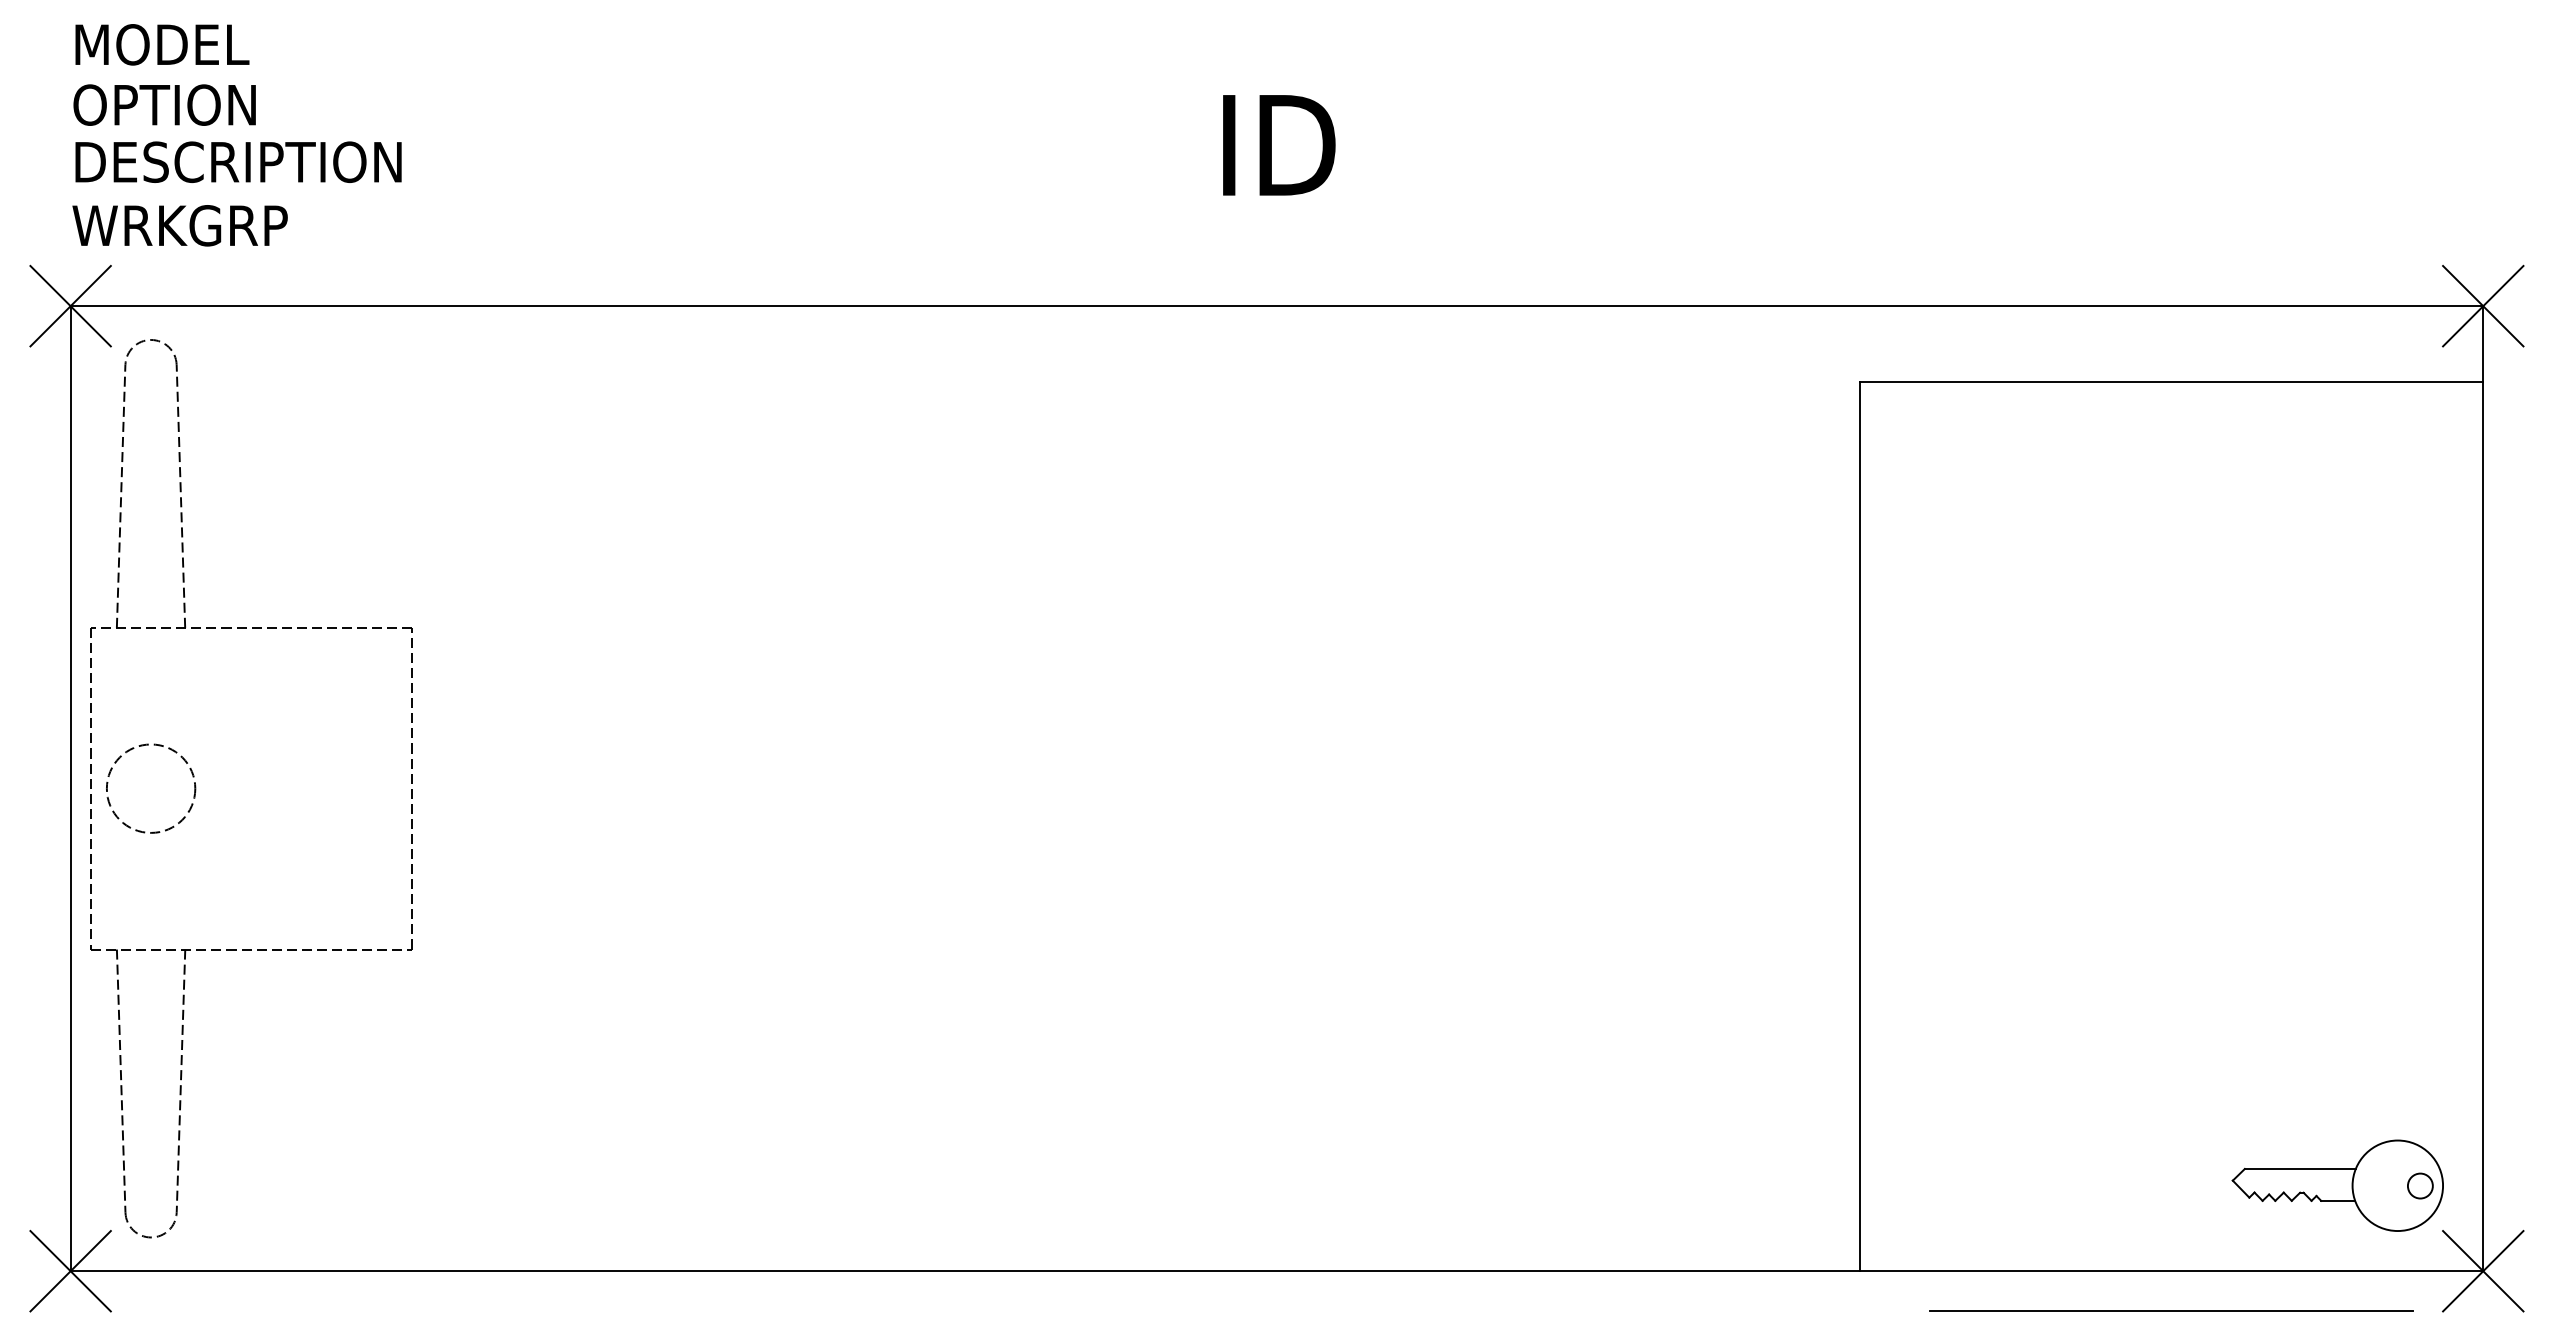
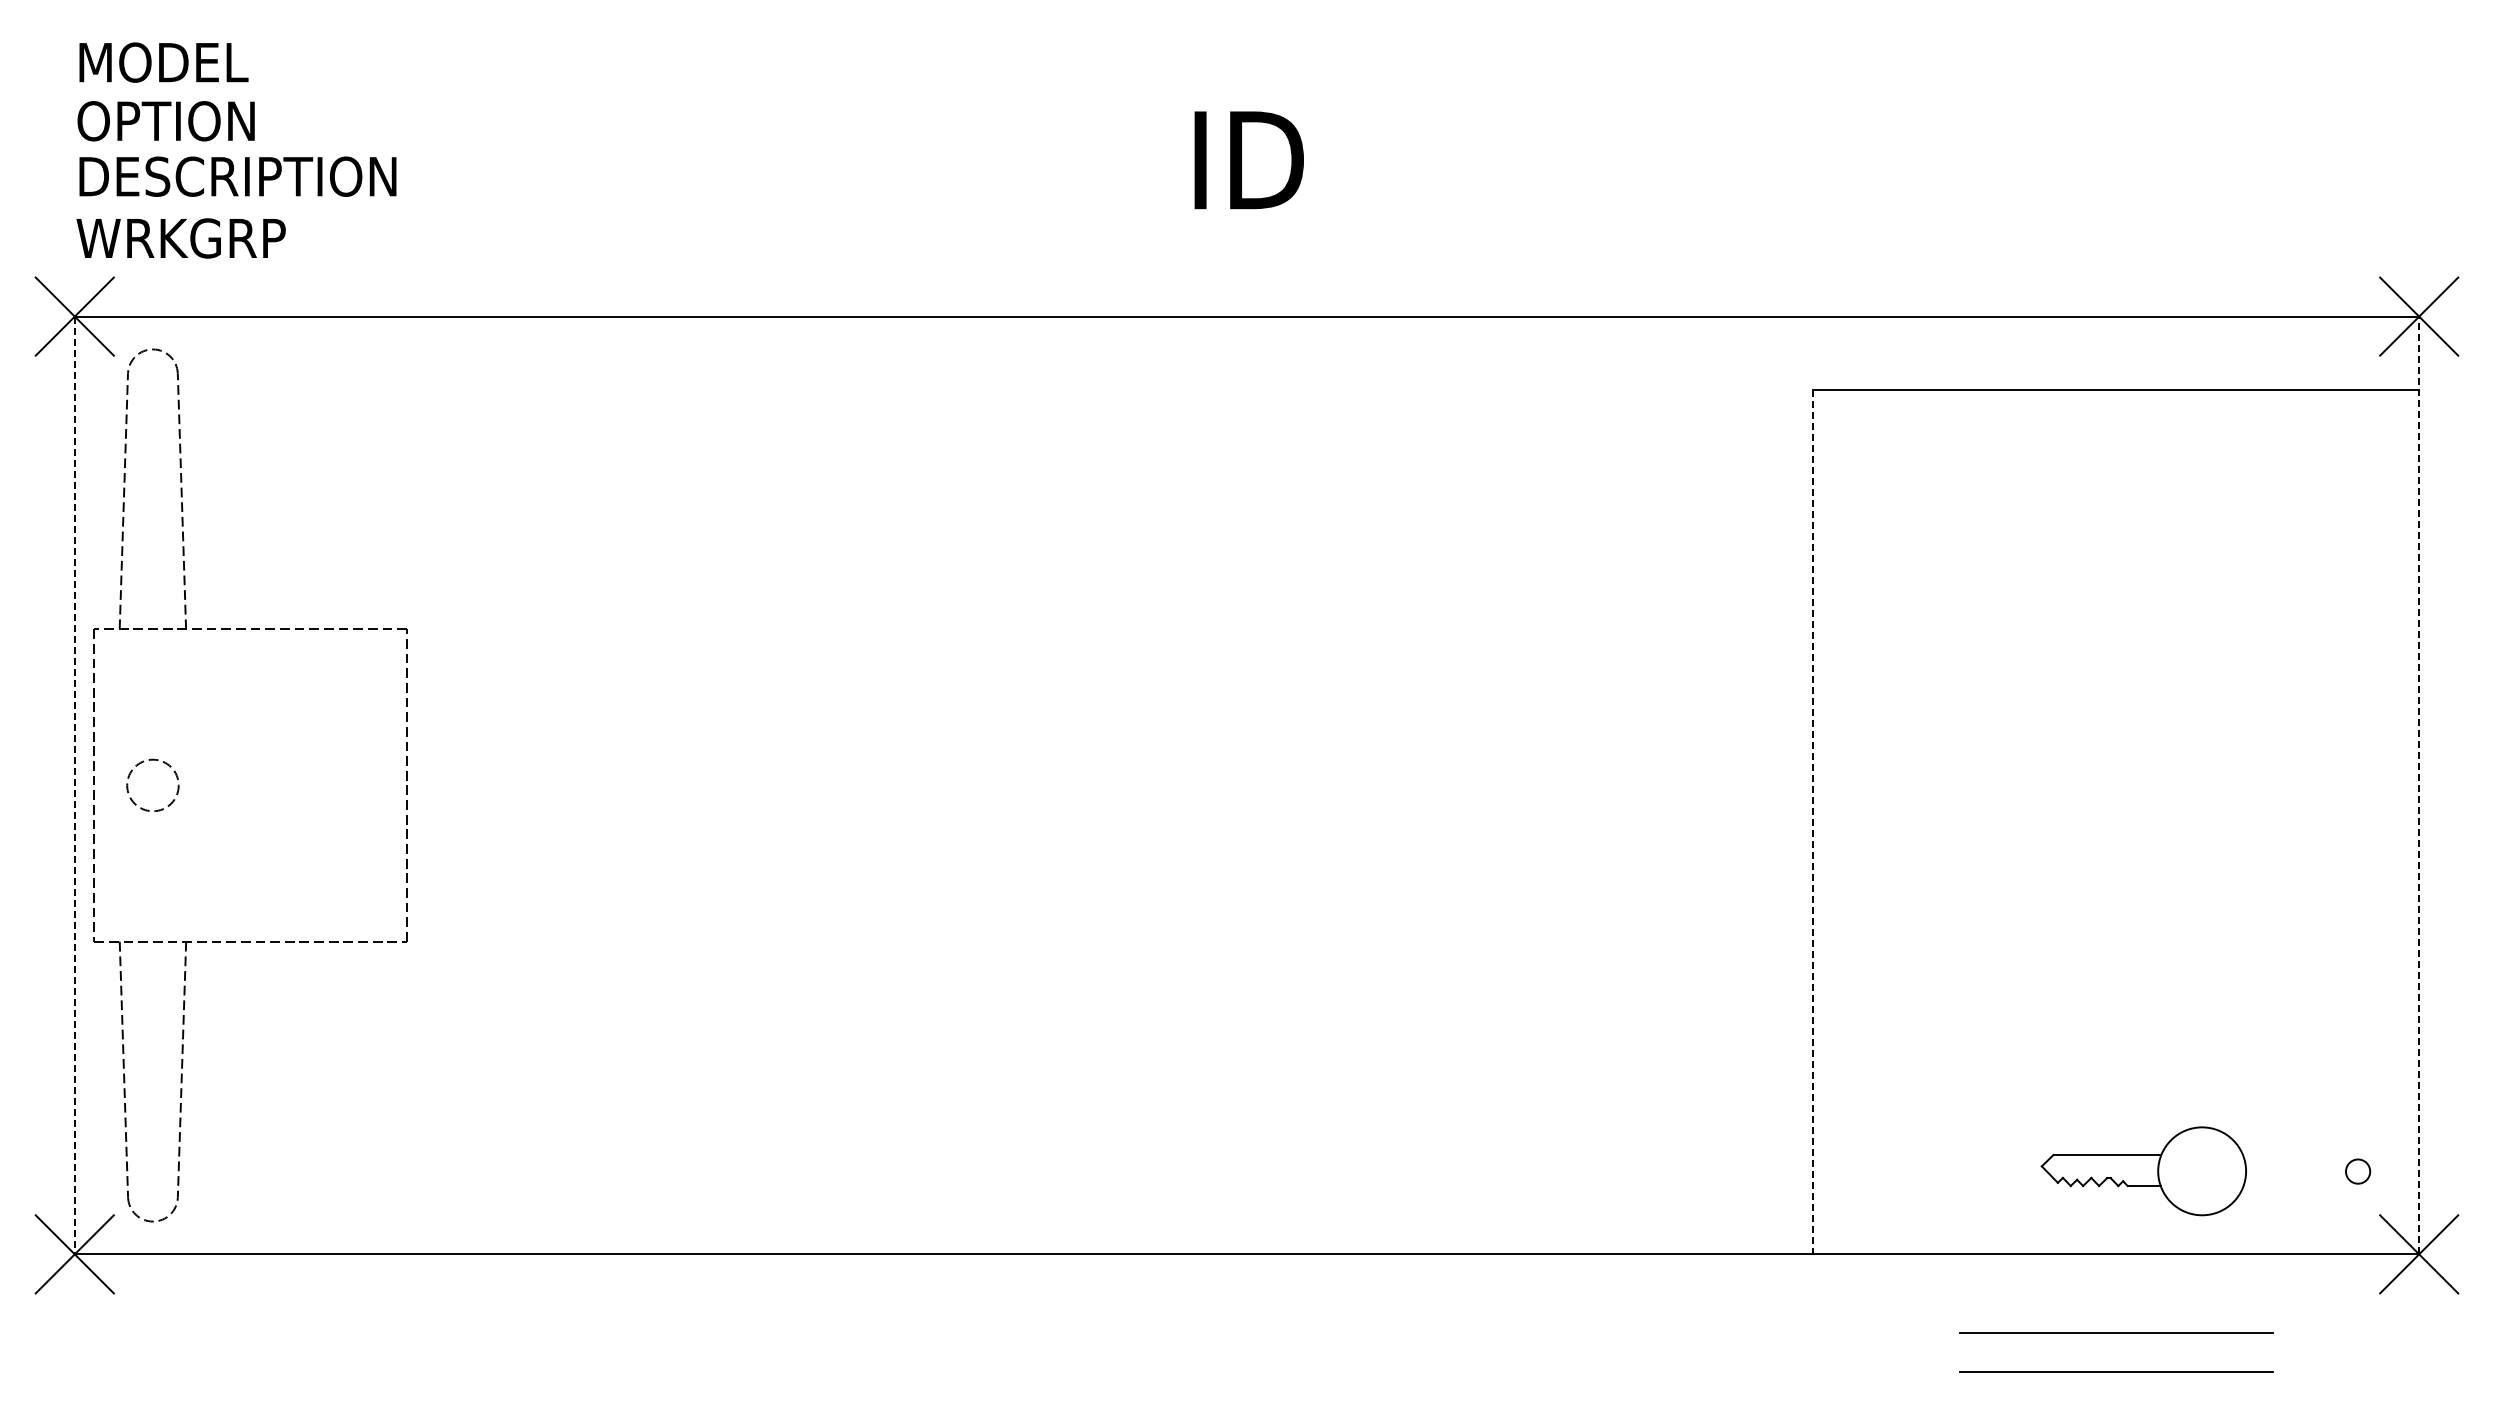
line: (70, 788) -> (74, 785), solid -> dashed
circle: (150, 788) -> (152, 785), size x0.6
line: (2483, 788) -> (2419, 785), solid -> dashed
line: (1859, 826) -> (1813, 822), solid -> dashed
part: (2337, 1185) -> (2143, 1171), moved
line: (2170, 1311) -> (2115, 1293), removed

